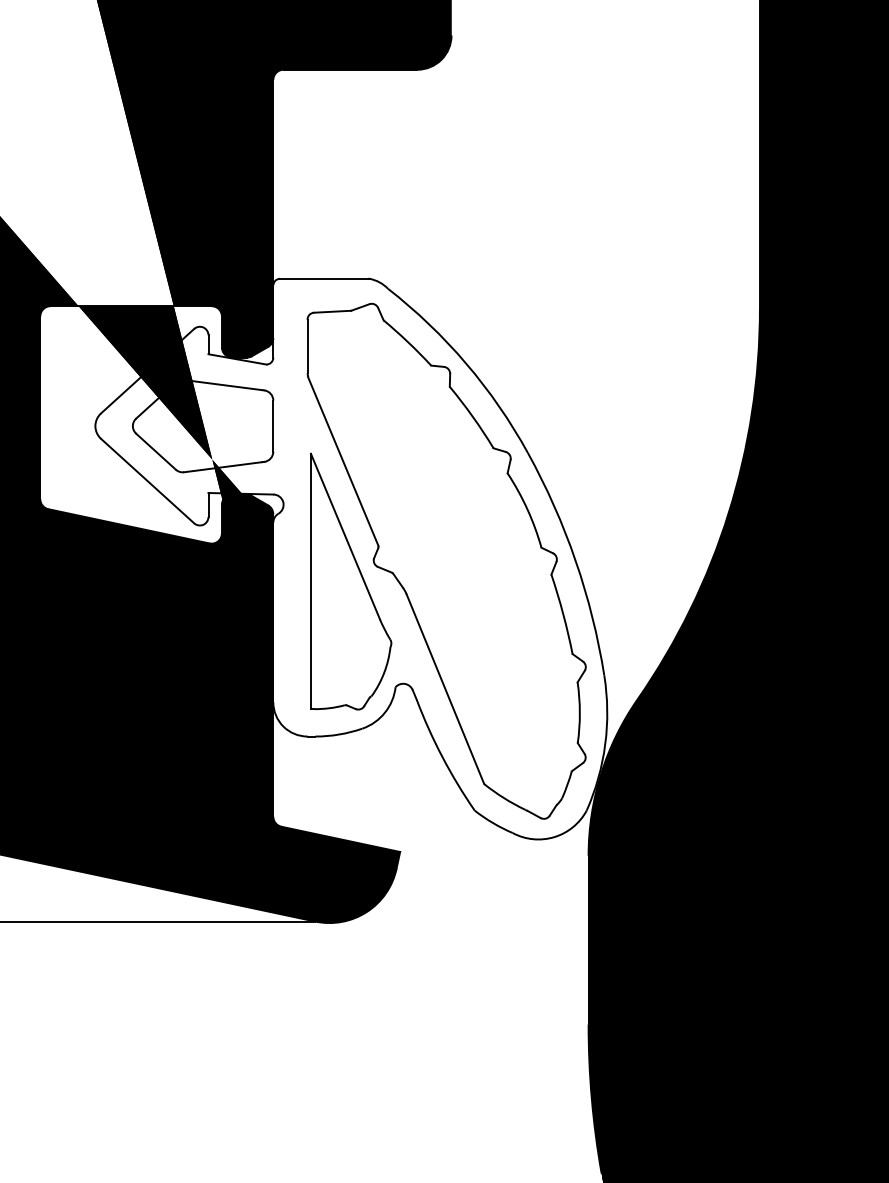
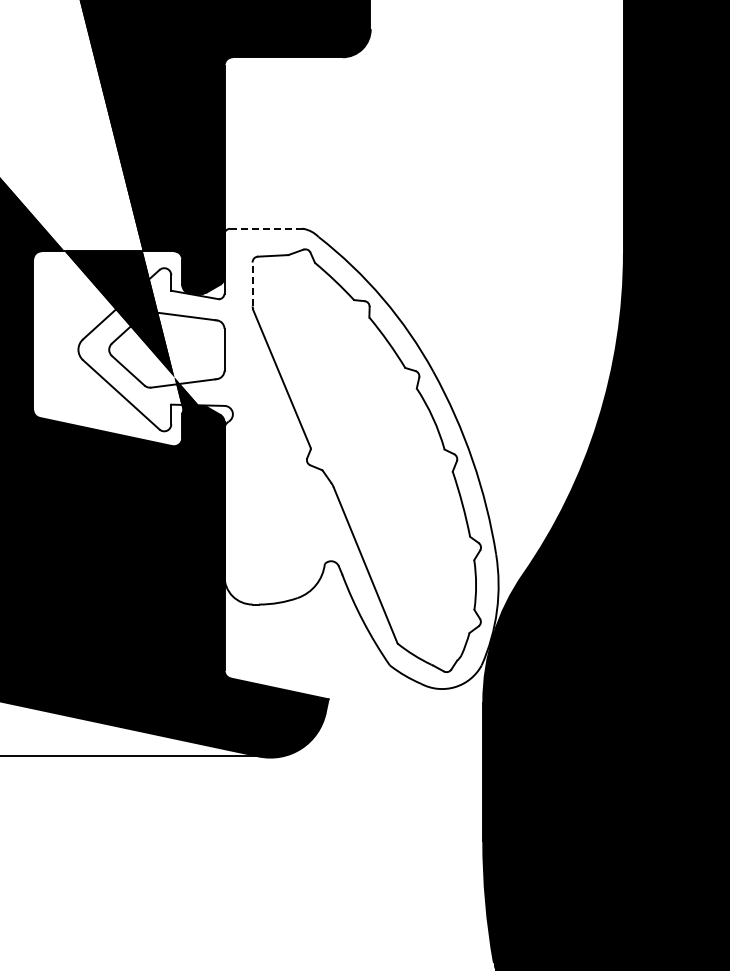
line: (324, 278) -> (266, 228), solid -> dashed
line: (307, 346) -> (252, 284), solid -> dashed
part: (351, 581) -> (288, 477), removed

